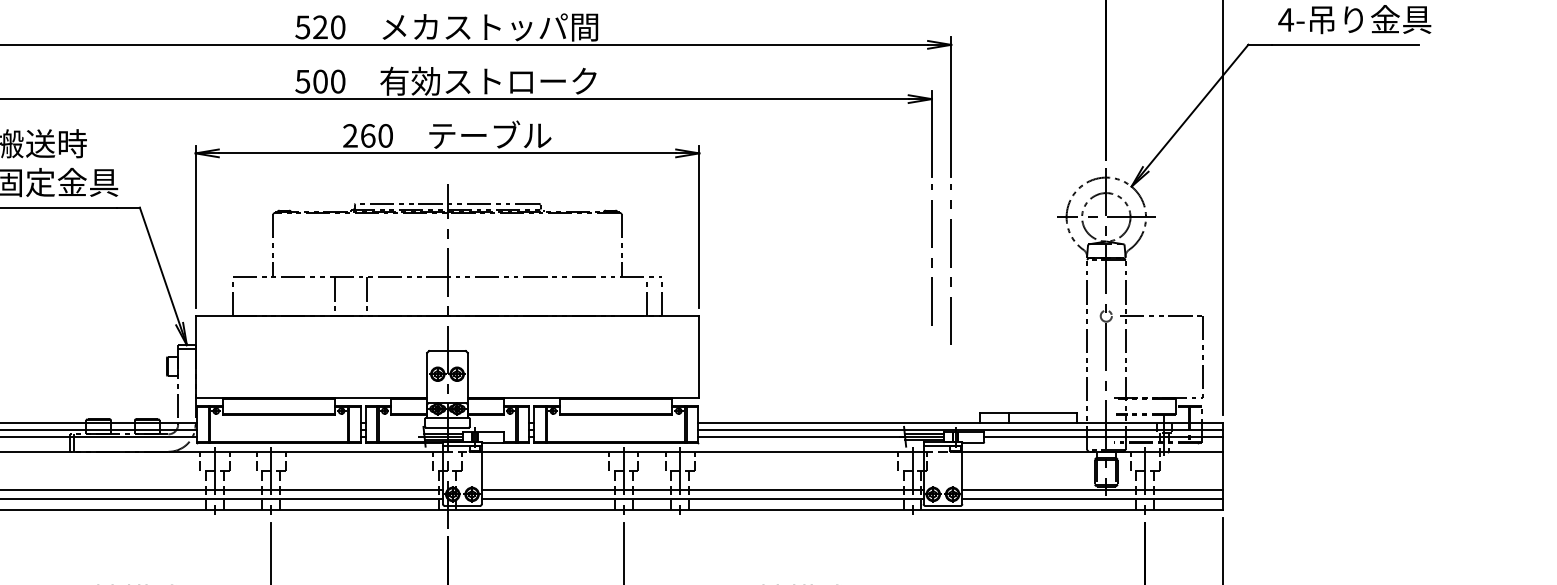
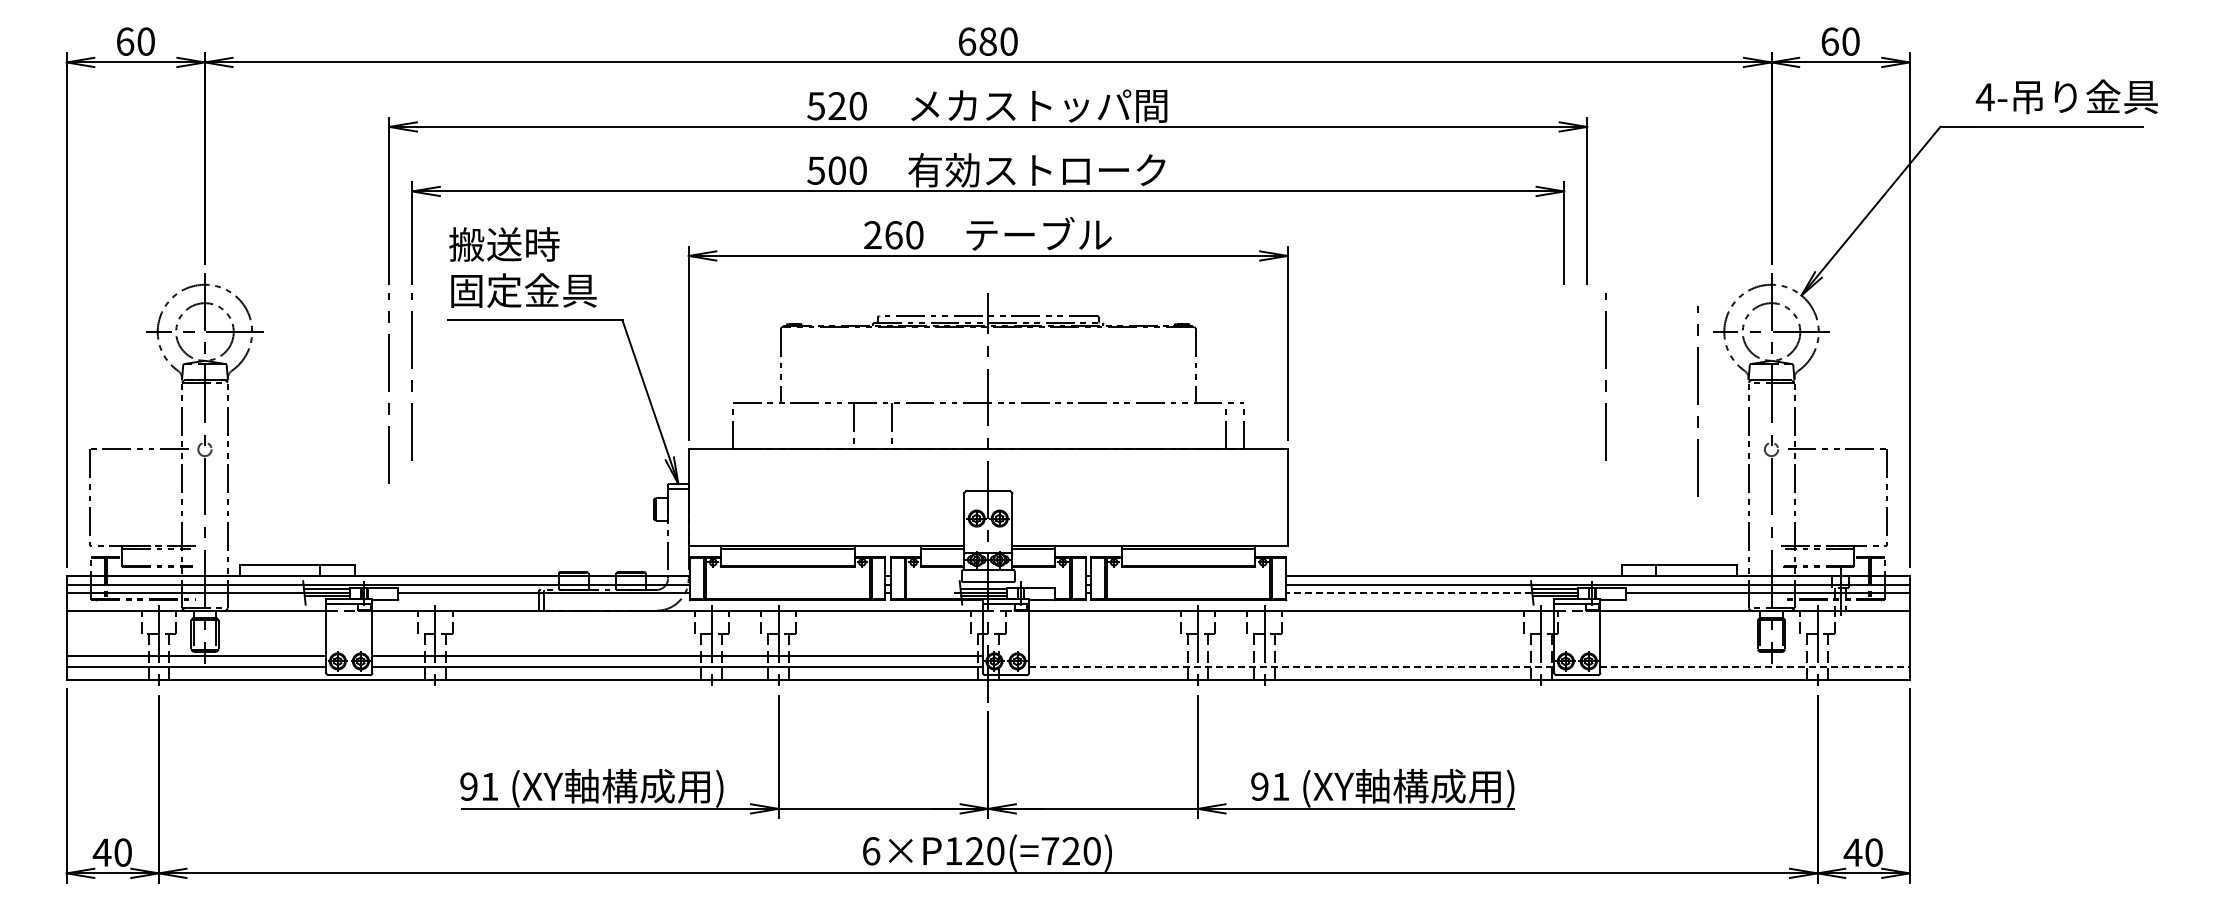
line: (931, 258) -> (1605, 380), moved
line: (950, 264) -> (1697, 401), moved
line: (800, 436) -> (1408, 592), solid -> dashed
line: (702, 490) -> (1291, 656), removed
line: (1091, 490) -> (1754, 656), removed
line: (702, 498) -> (1291, 666), solid -> dashed
line: (1092, 498) -> (1755, 666), solid -> dashed

